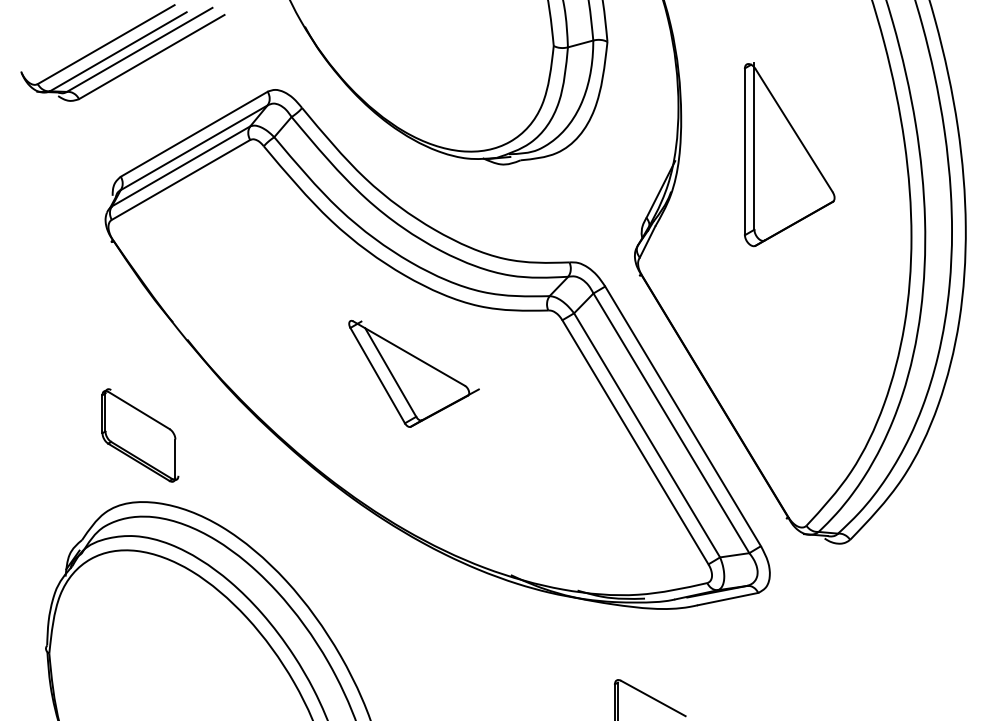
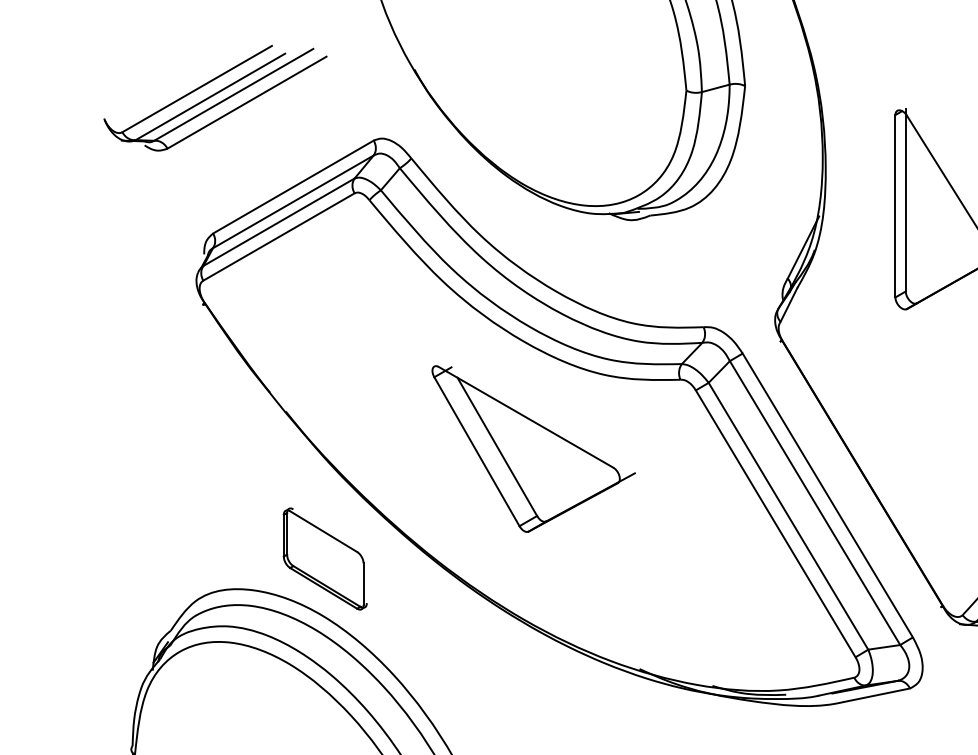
part: (413, 373) -> (533, 448), size x1.43
part: (140, 435) -> (325, 559), moved

